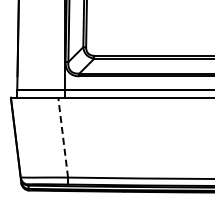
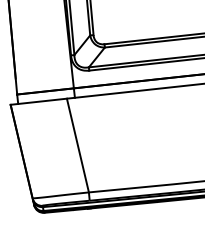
line: (63, 137) -> (78, 145), dashed -> solid

